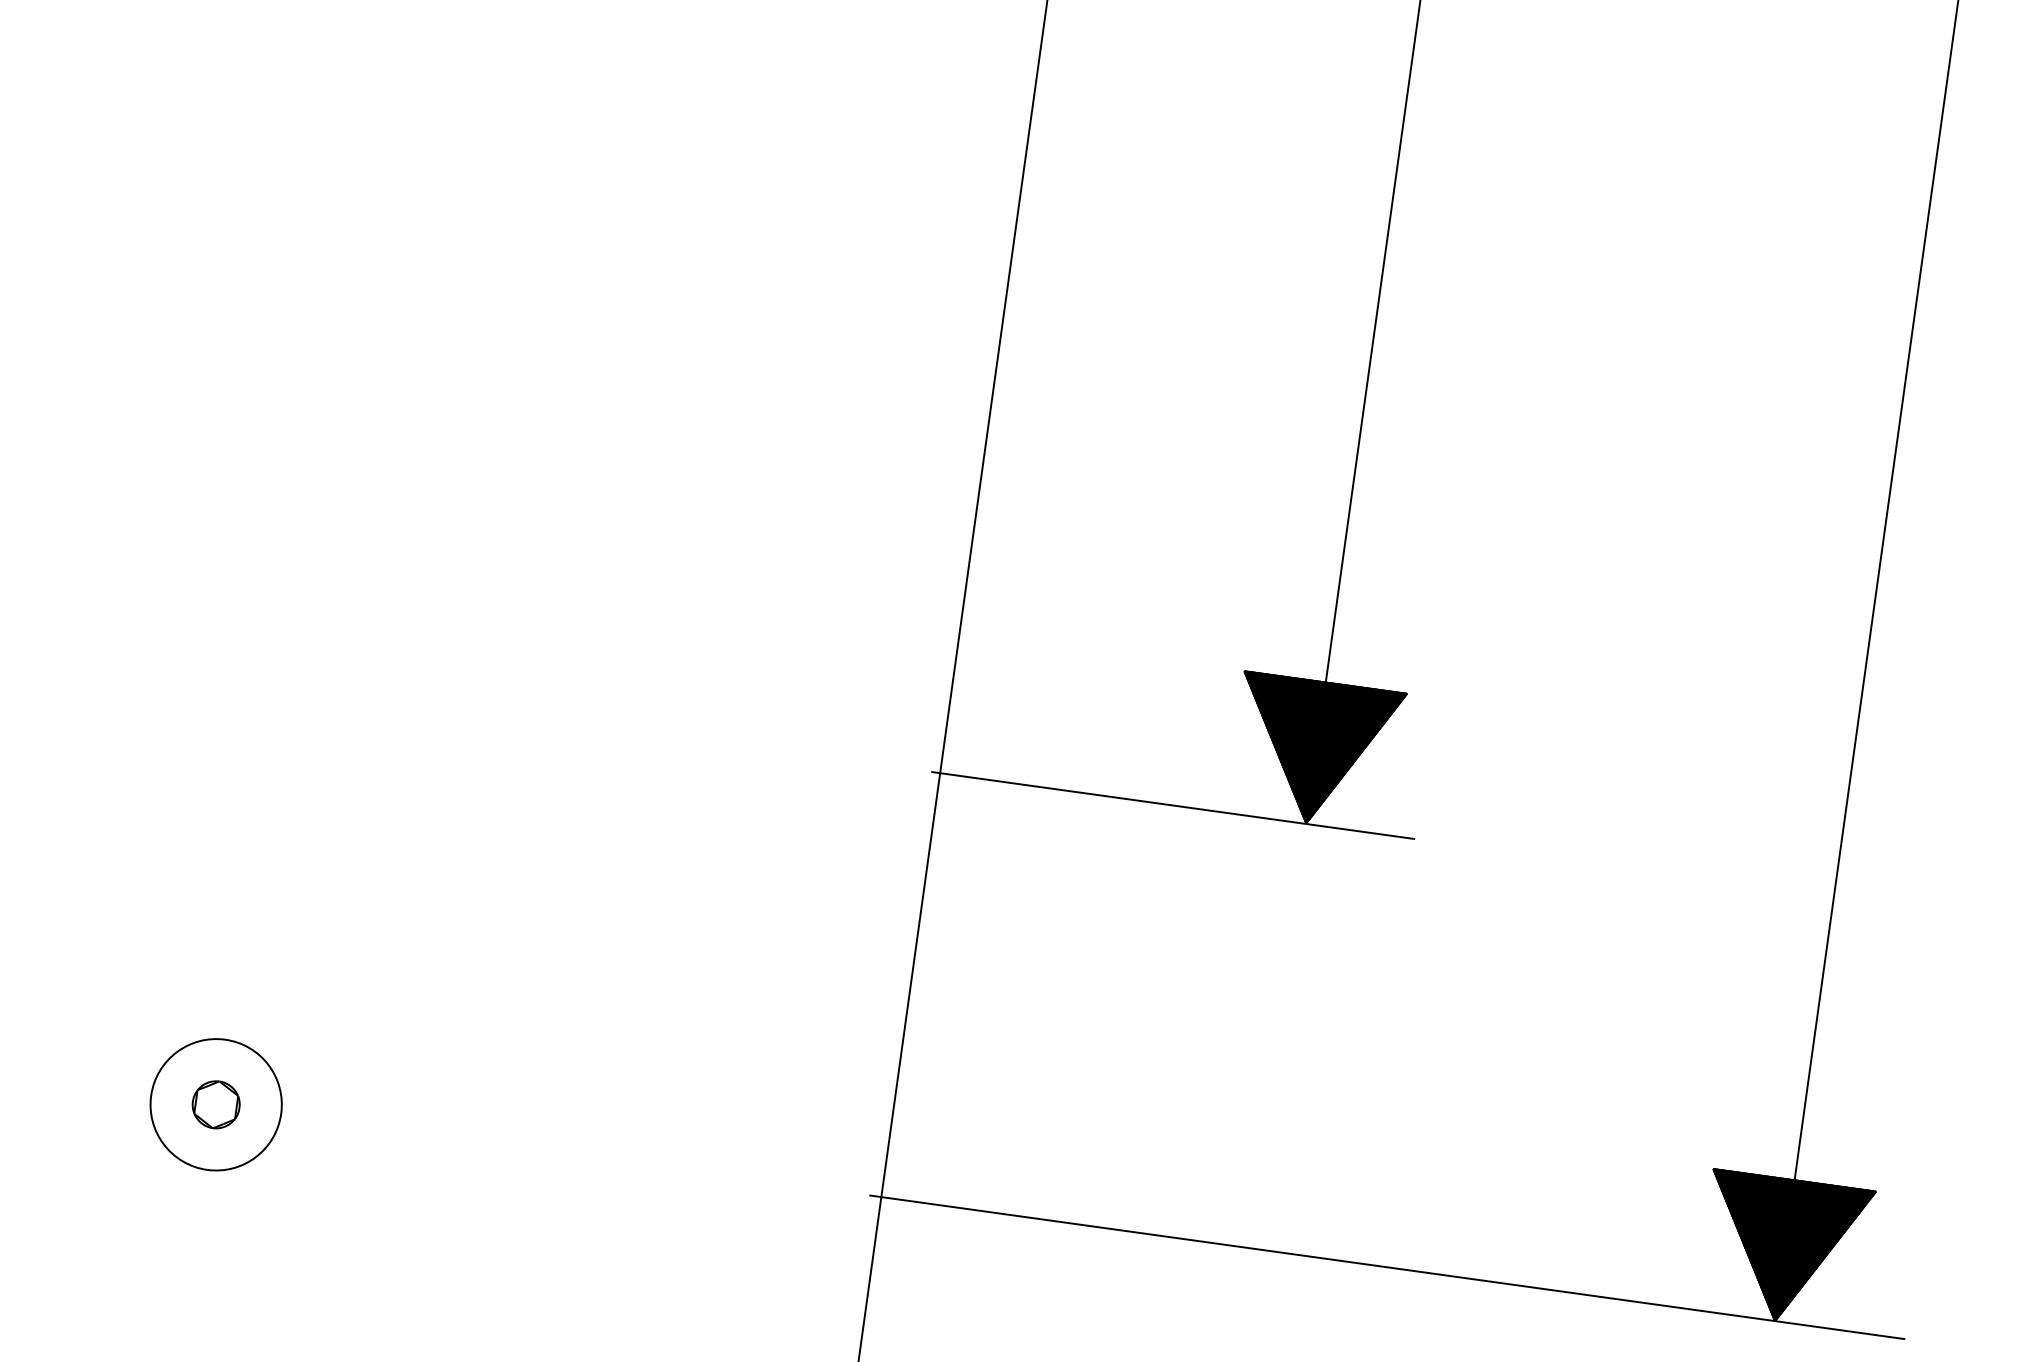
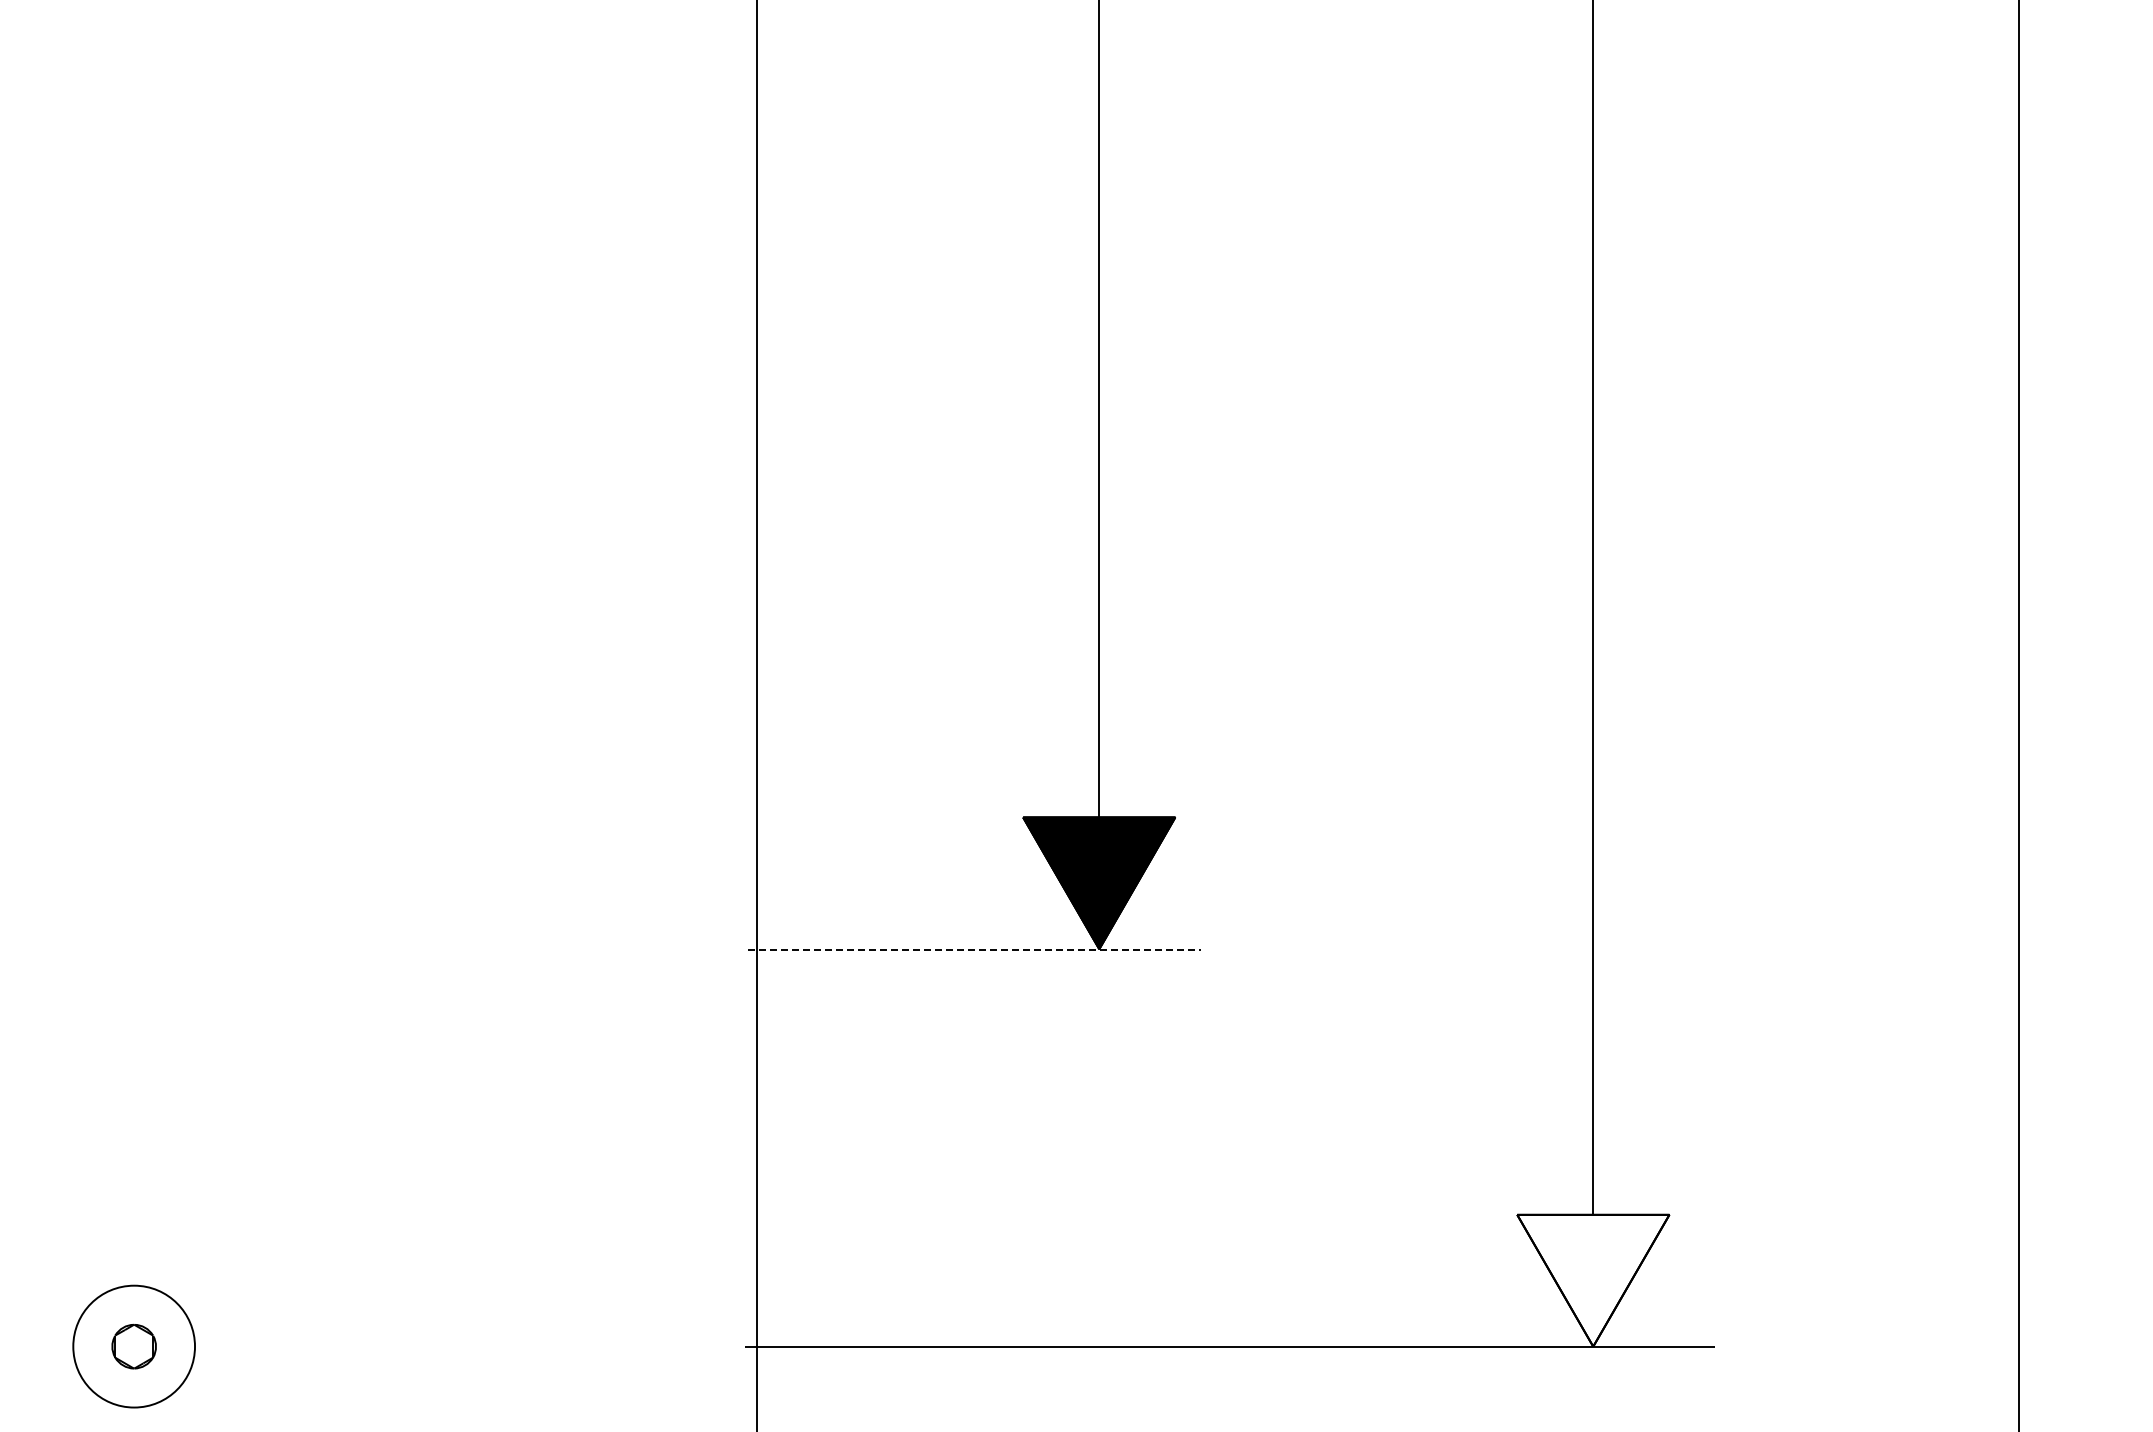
line: (1173, 805) -> (975, 949), solid -> dashed
fill: (1785, 1250) -> (1593, 1280), removed

